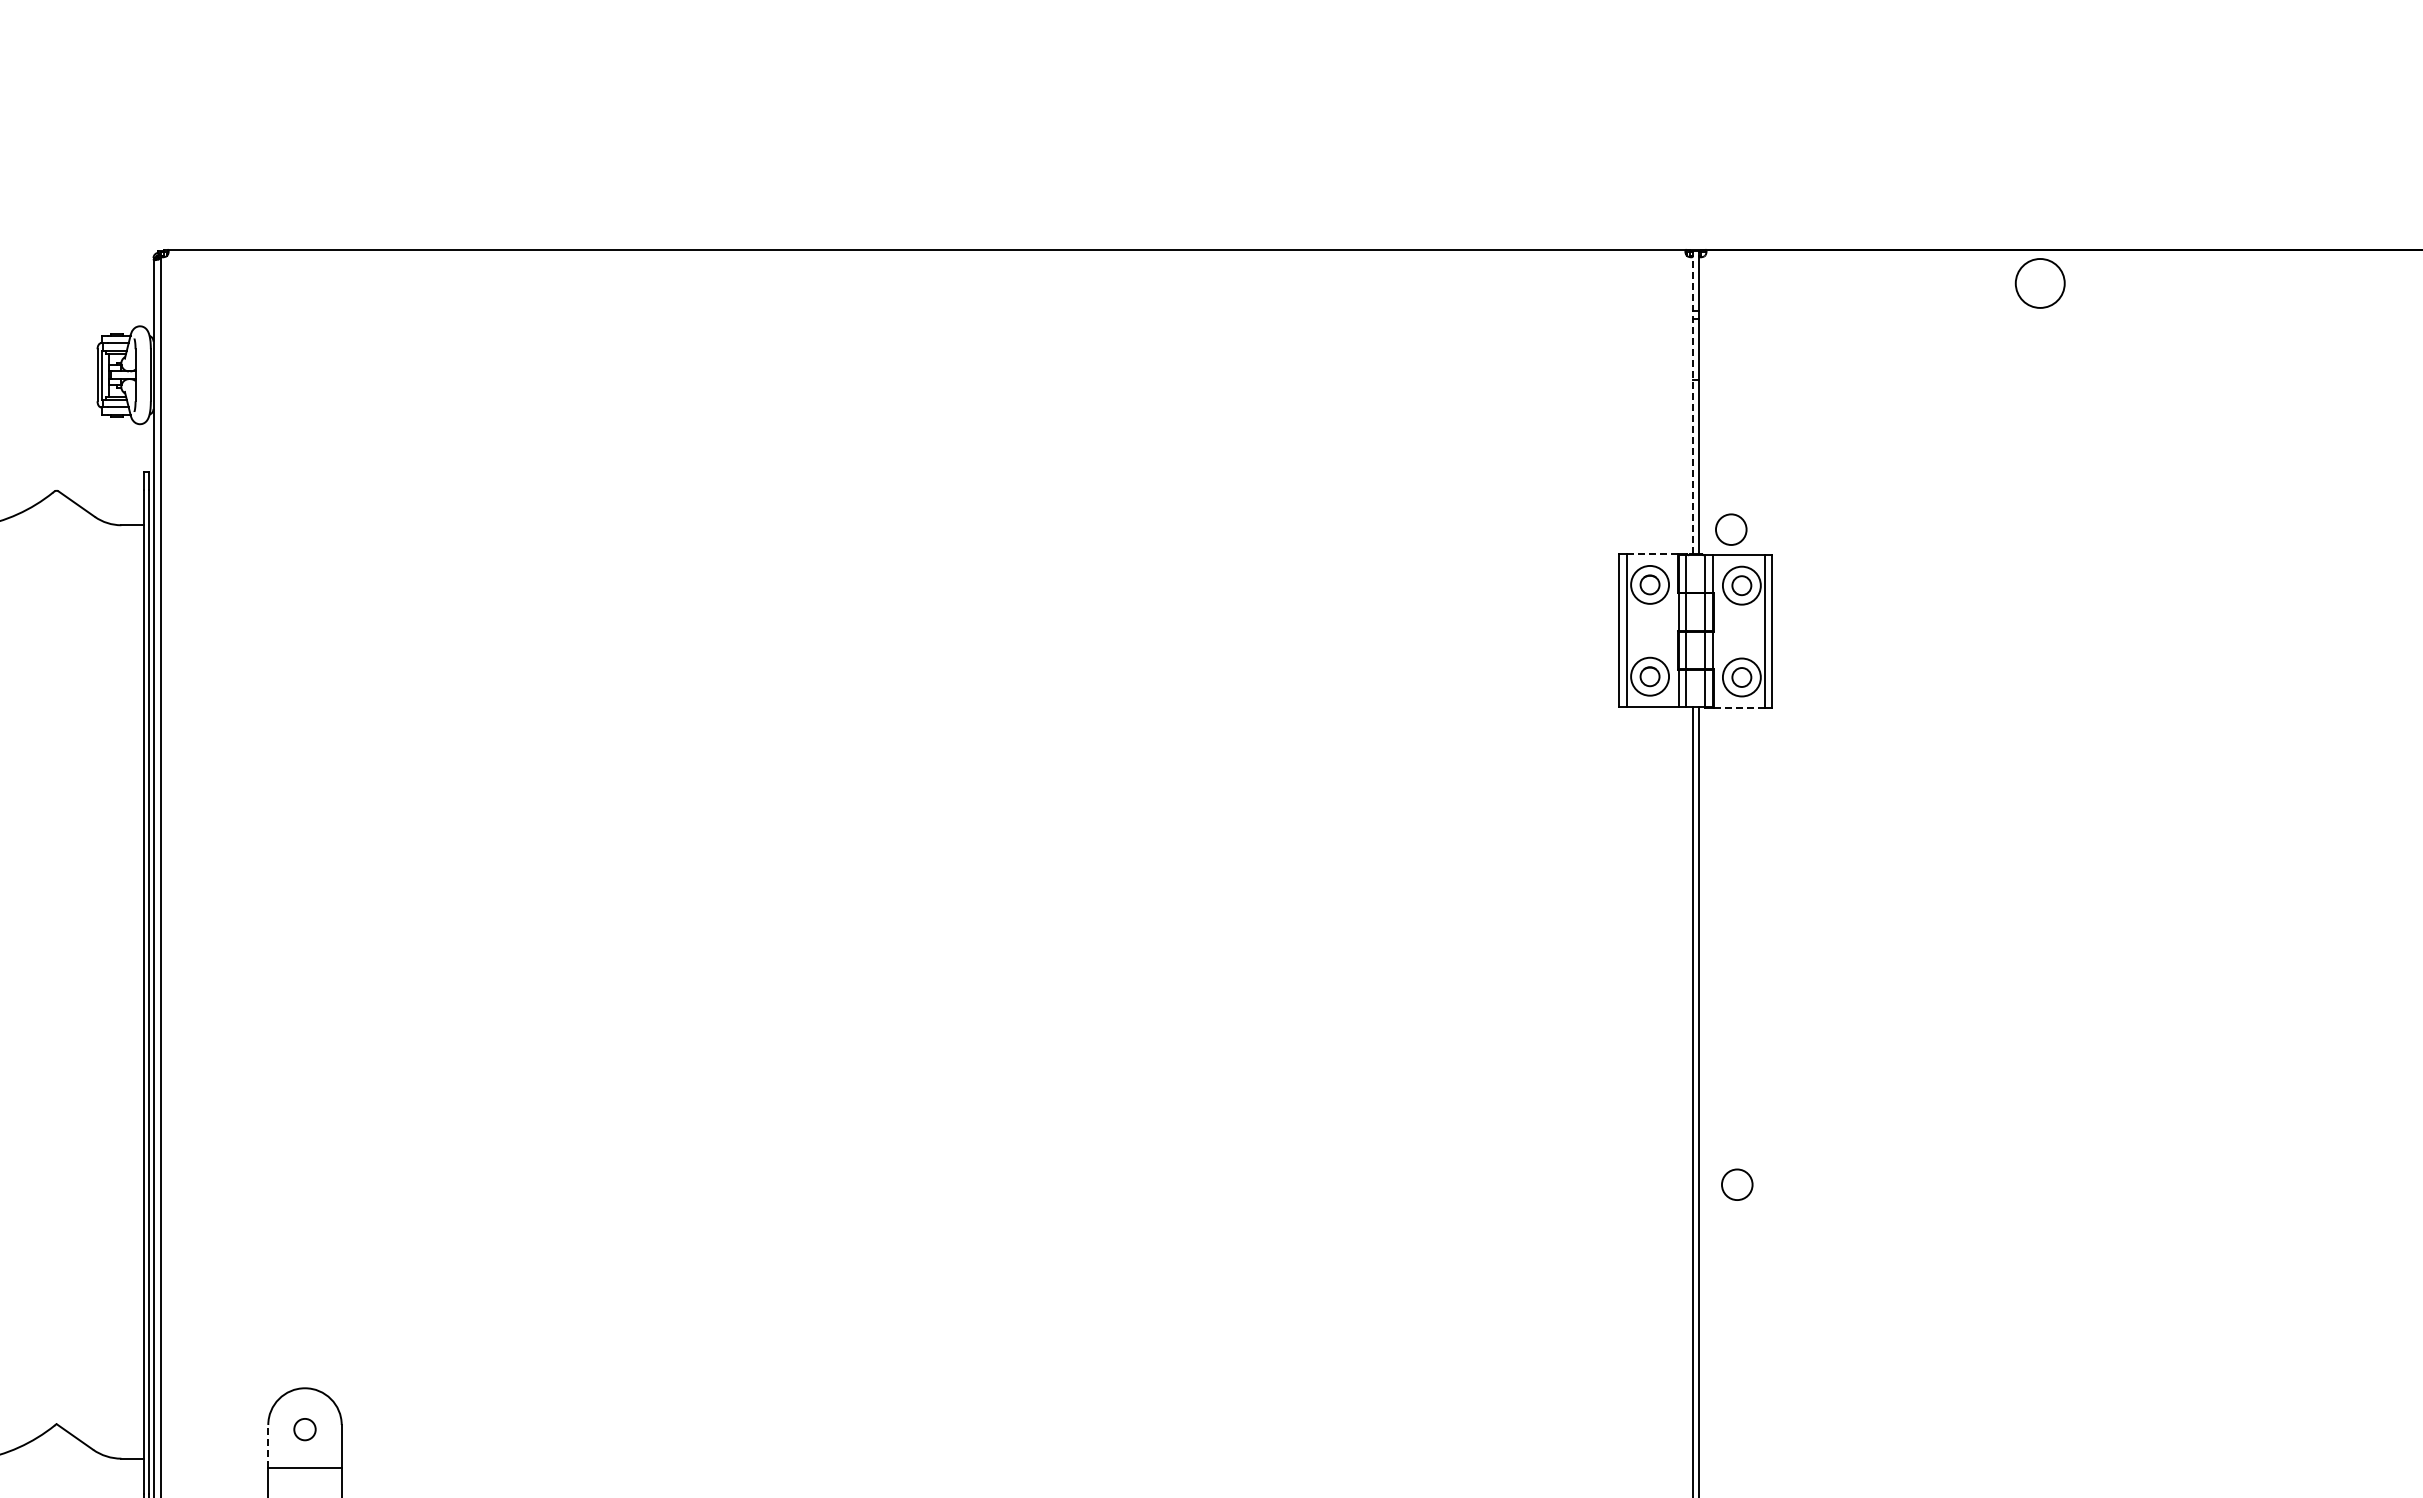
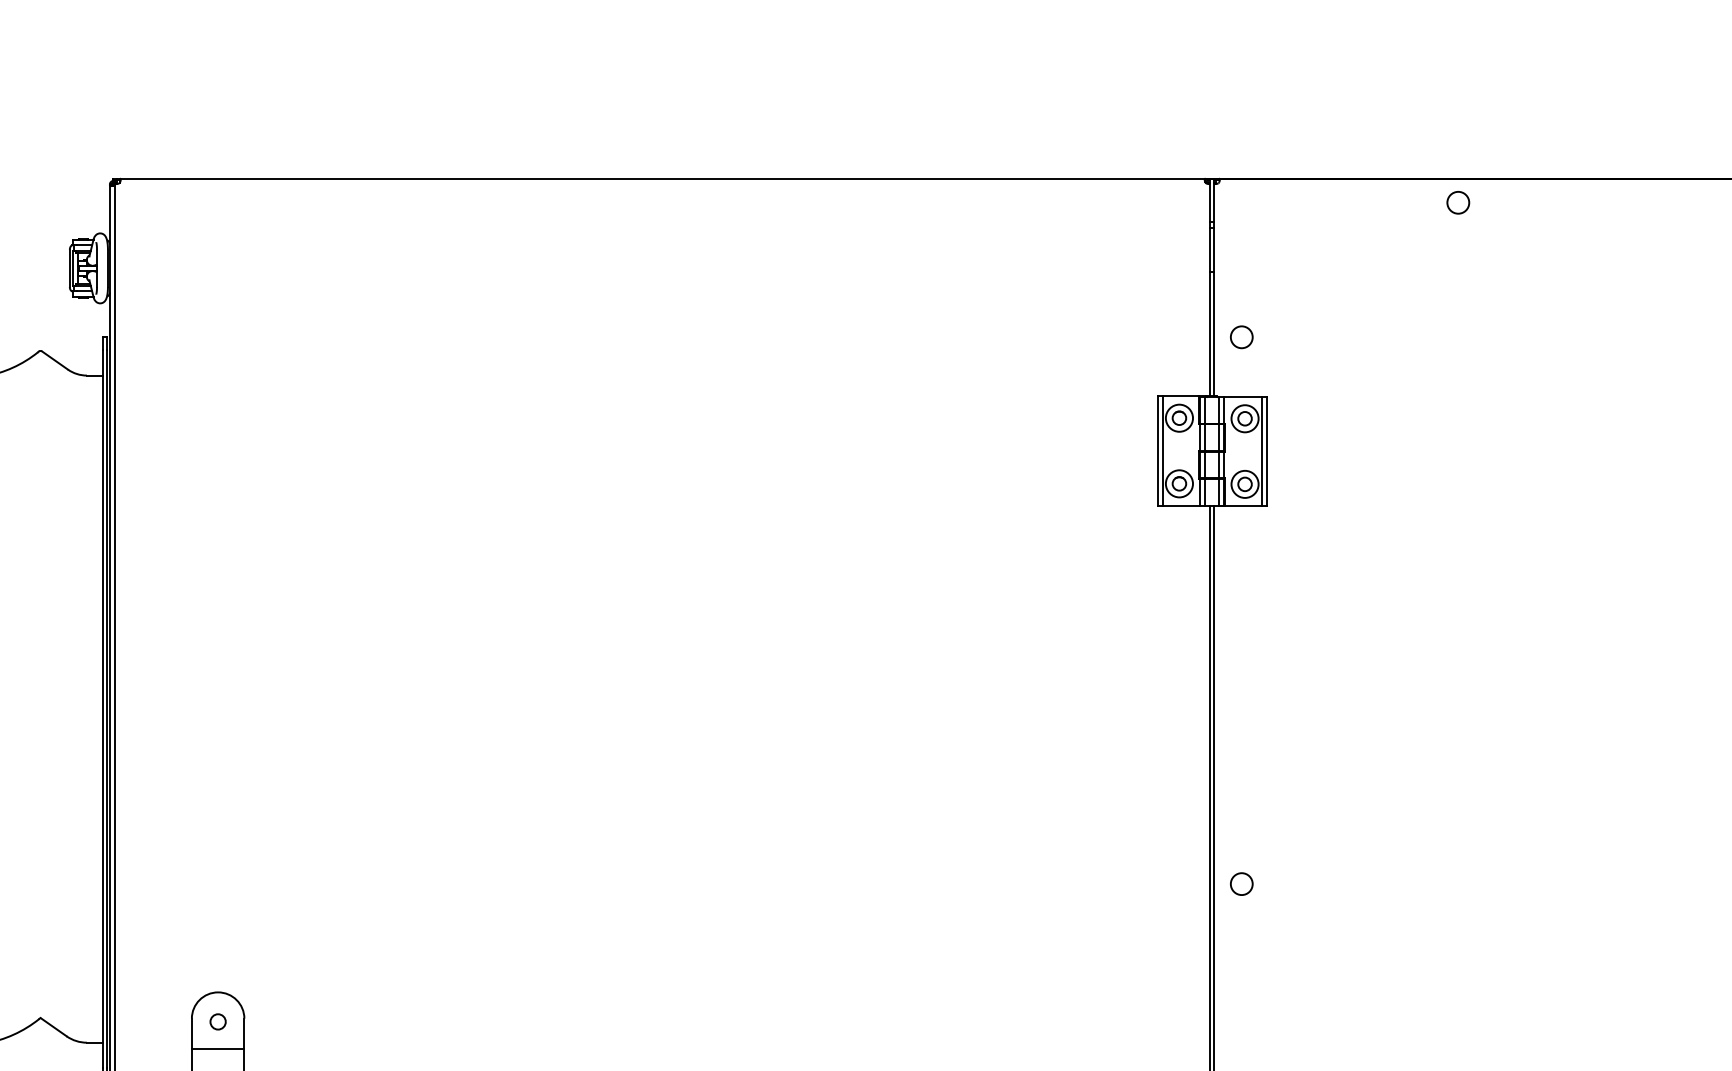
circle: (2039, 283) -> (1457, 202), size x0.62
line: (1692, 404) -> (1209, 289), dashed -> solid
circle: (1731, 529) -> (1241, 337), moved
line: (1651, 554) -> (1180, 396), dashed -> solid
line: (1740, 708) -> (1244, 506), dashed -> solid
circle: (1737, 1184) -> (1241, 883), moved
line: (268, 1445) -> (192, 1033), dashed -> solid

